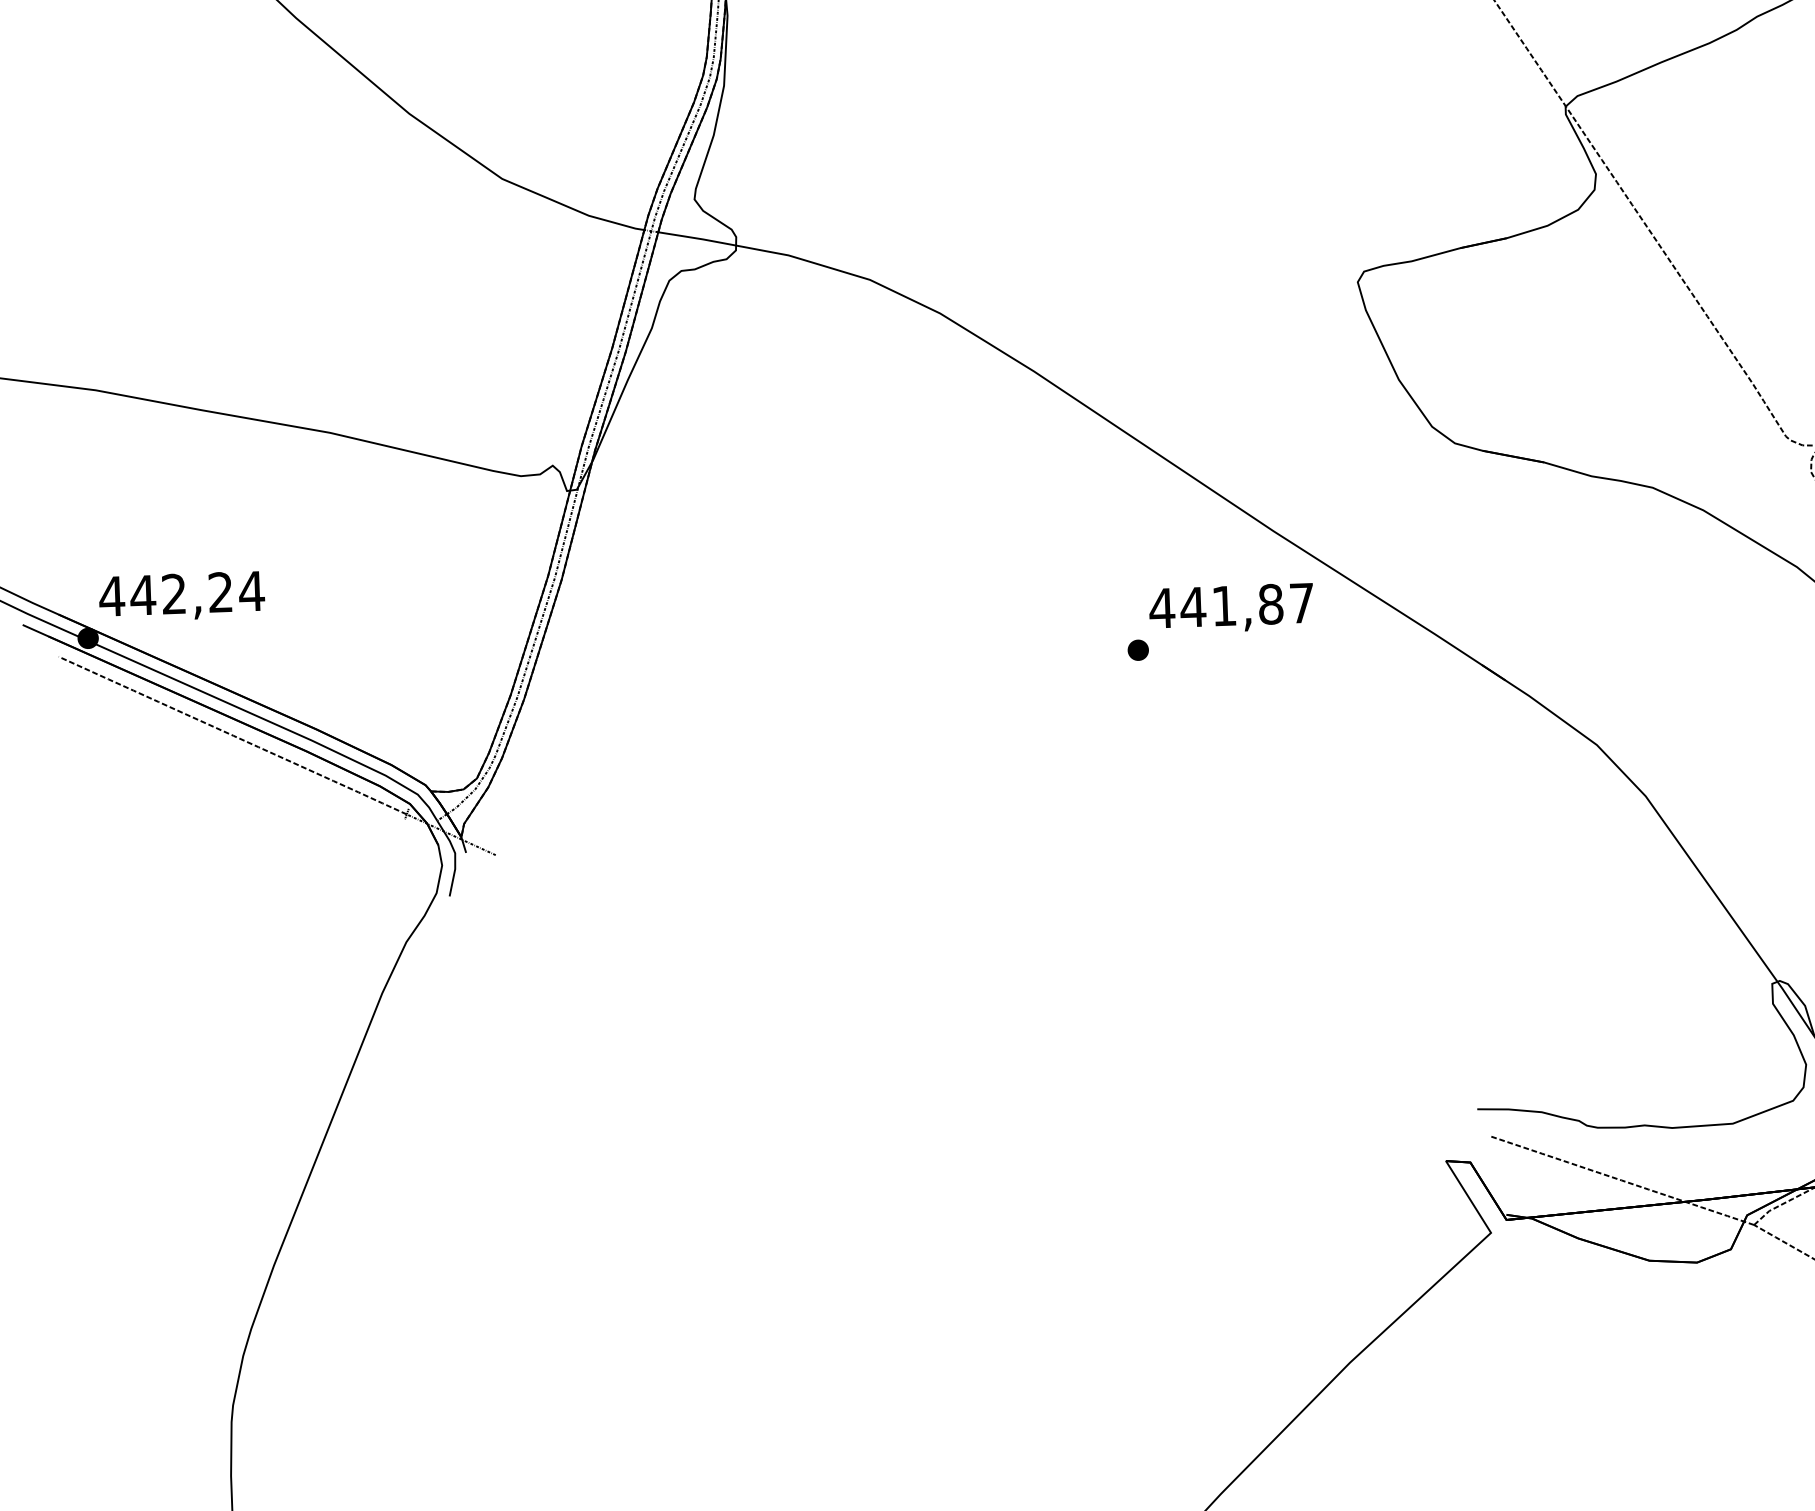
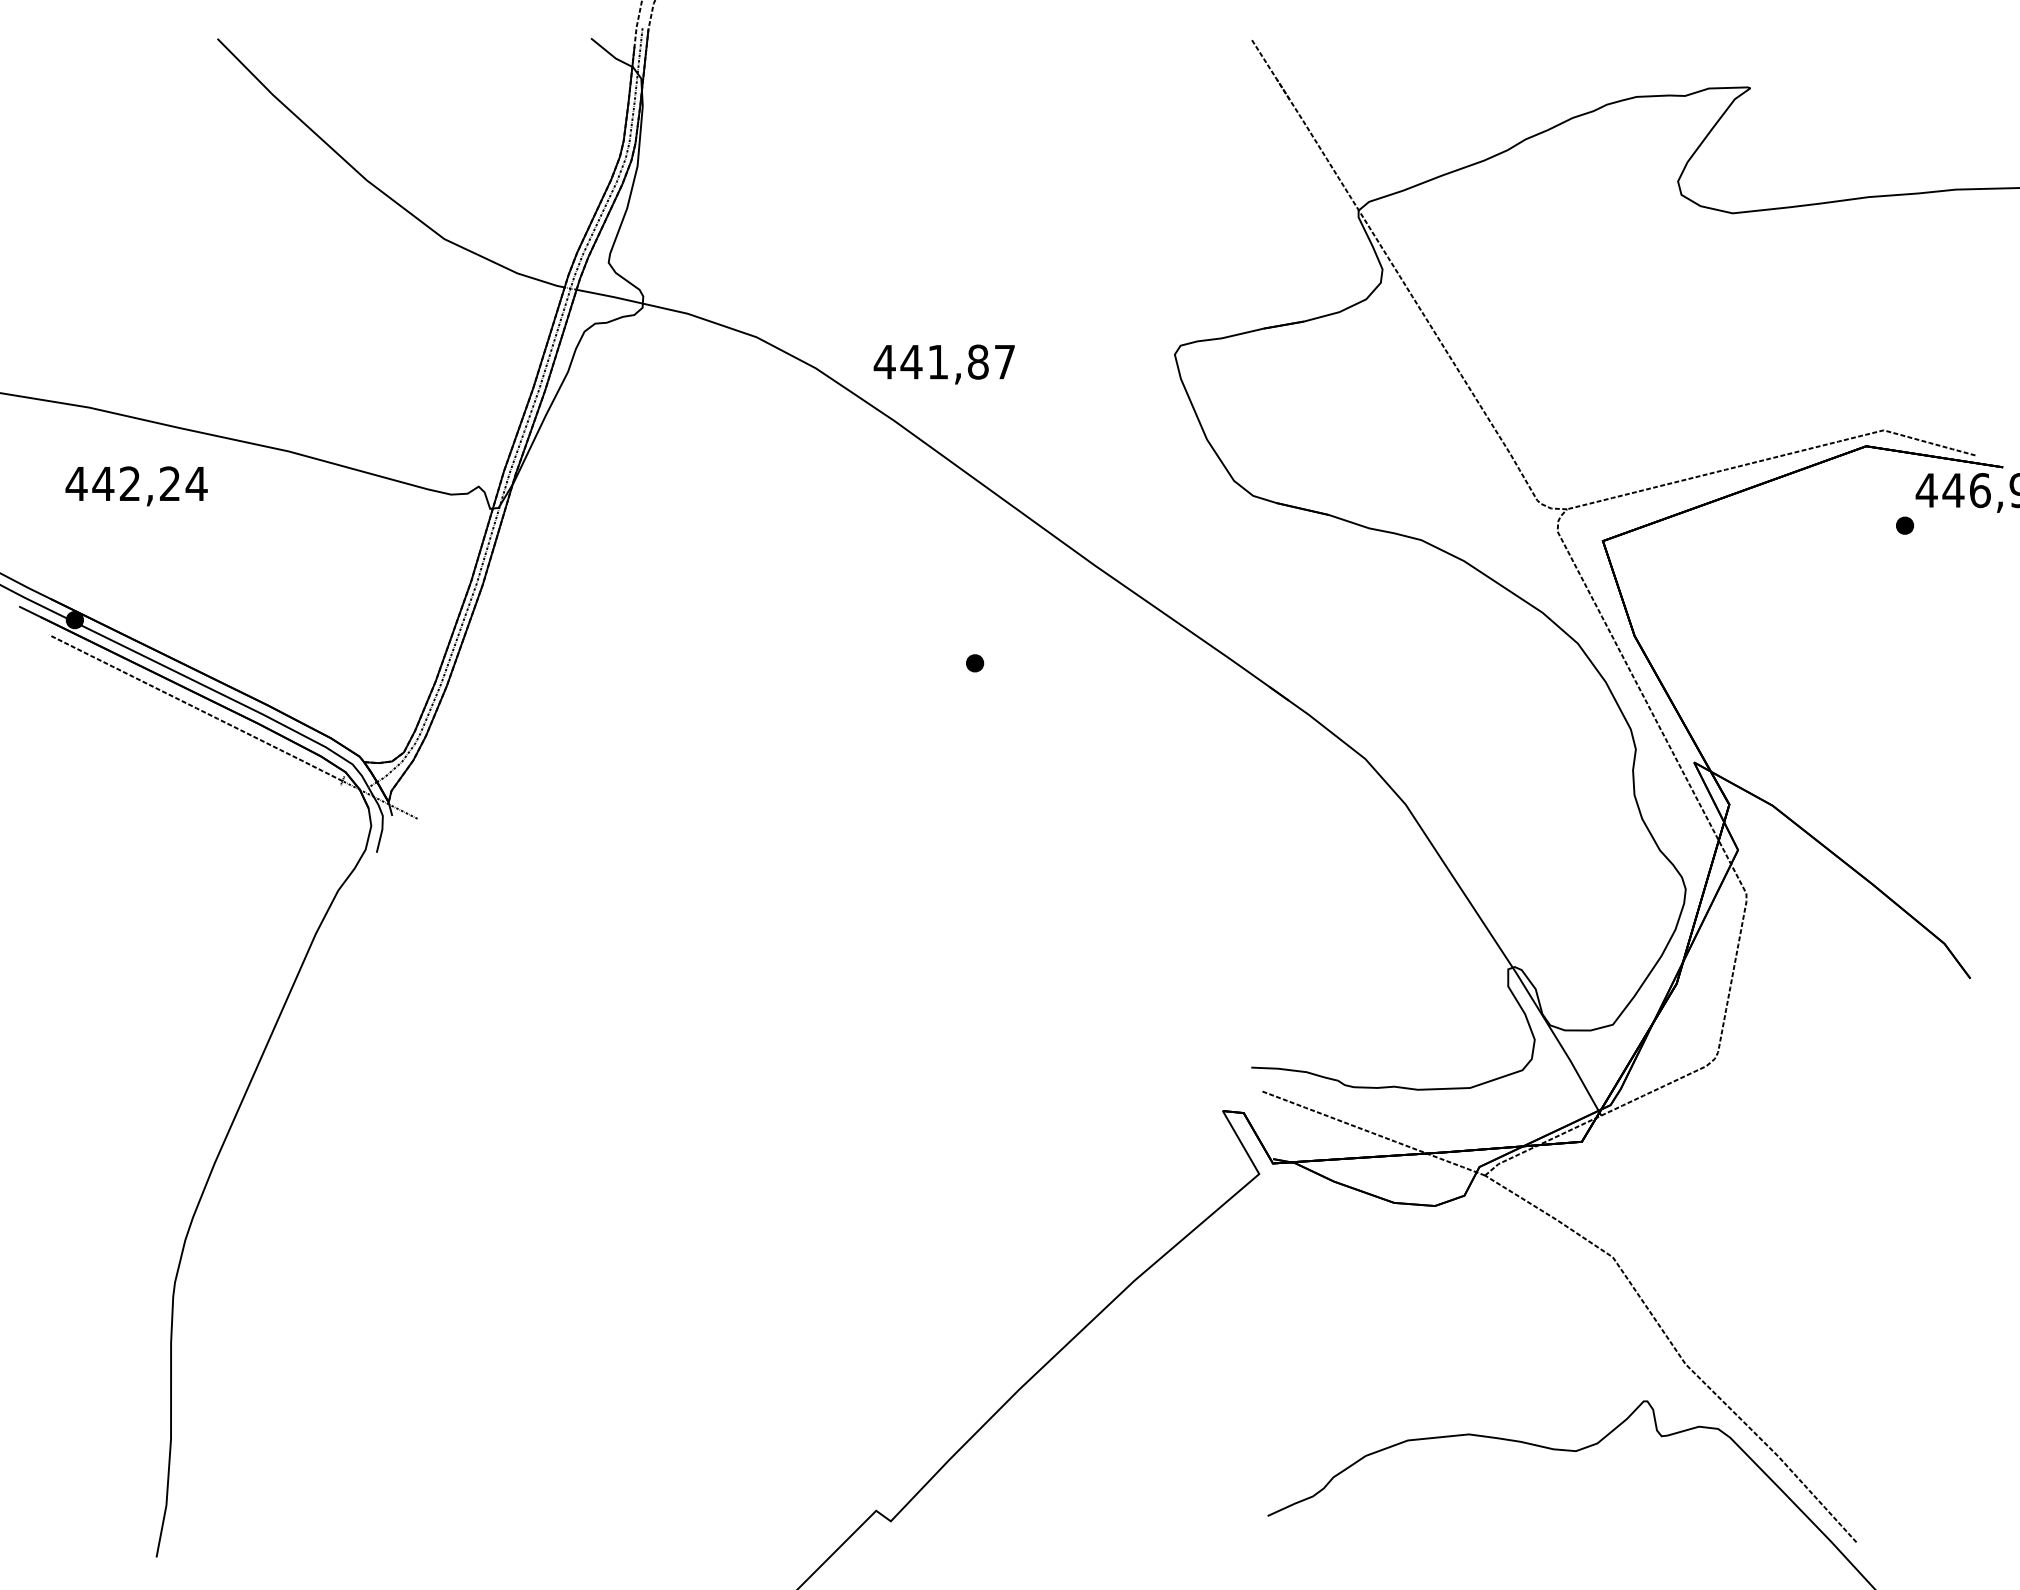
text: (181, 596) -> (136, 486), moved
text: (1230, 608) -> (943, 364), moved

